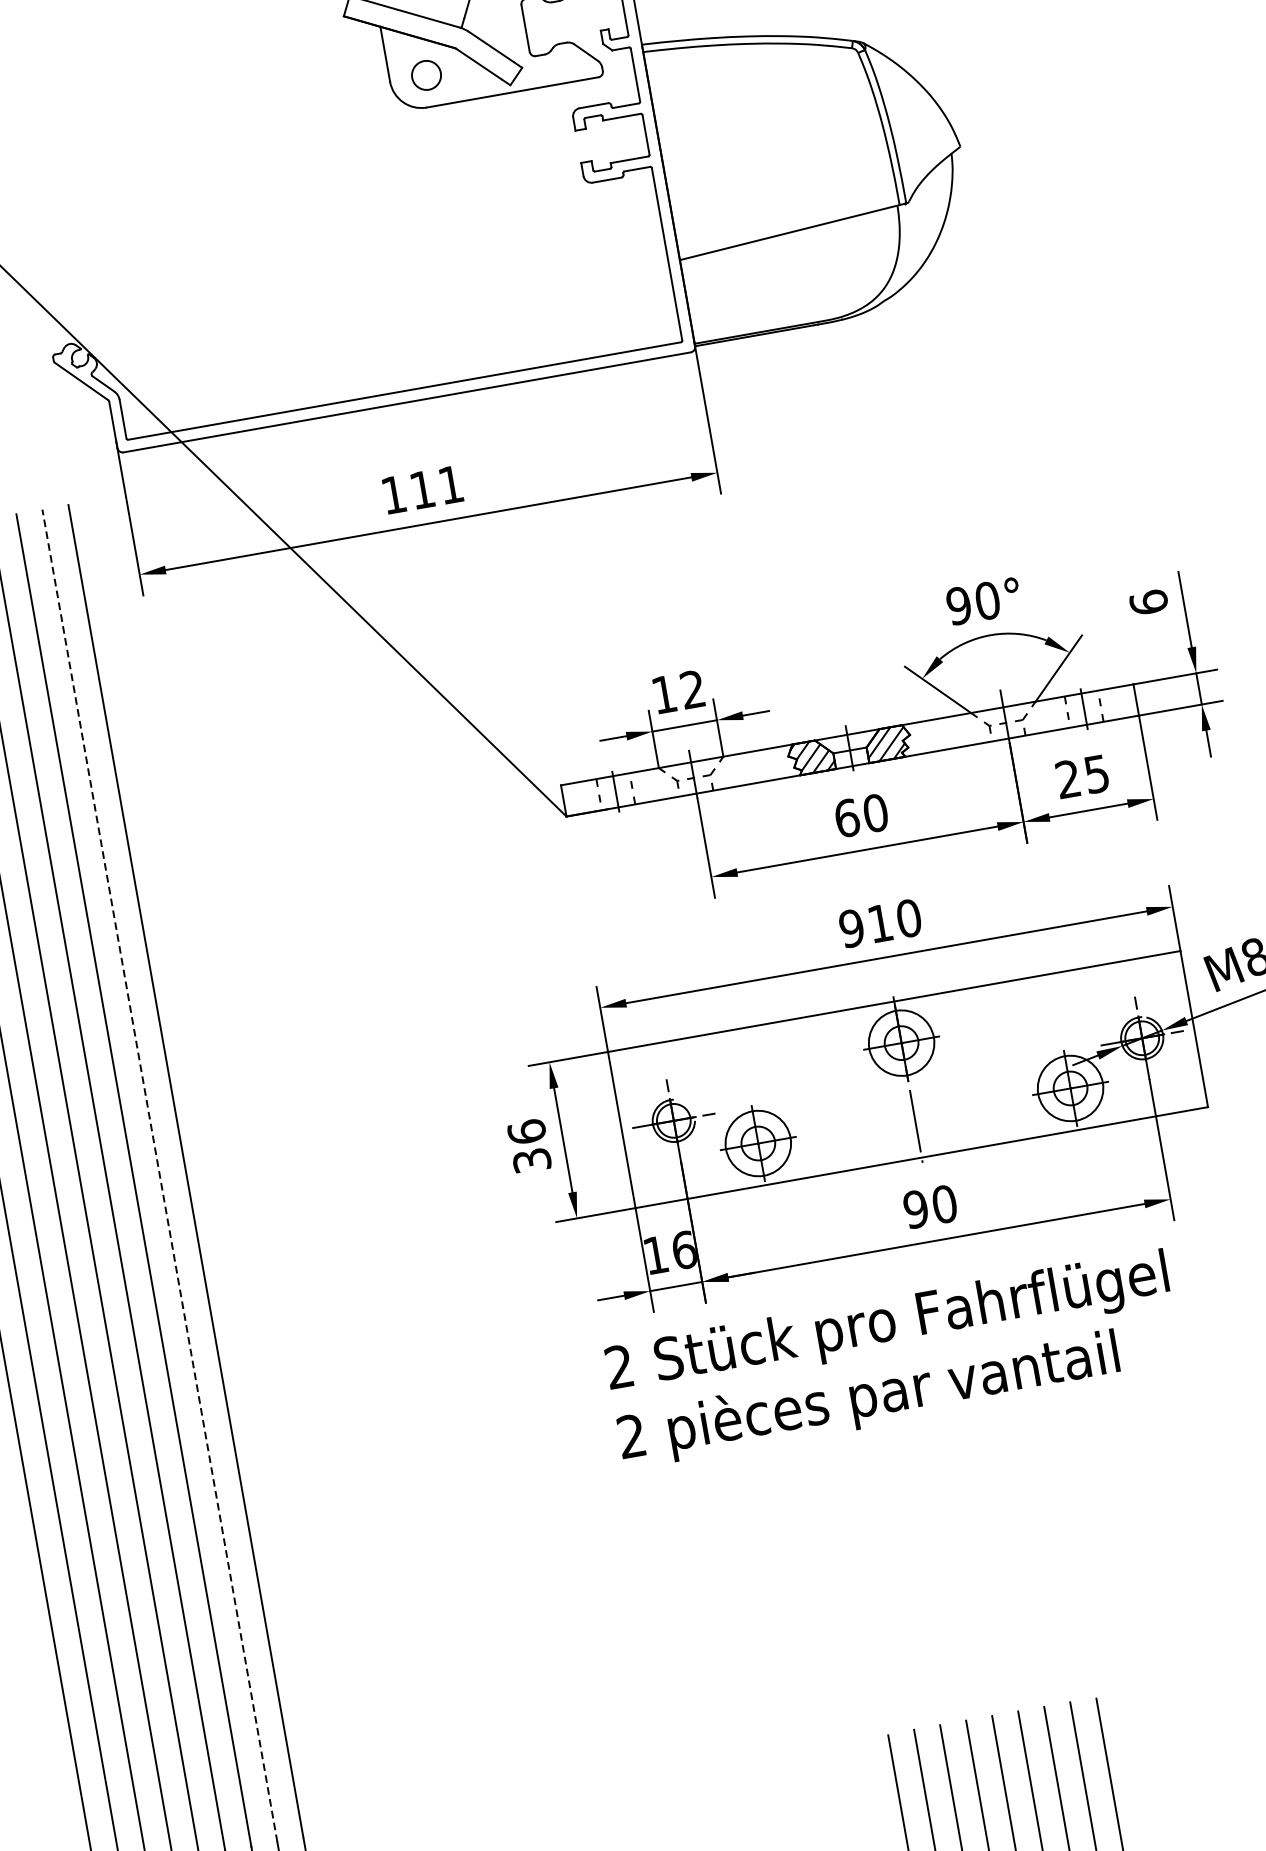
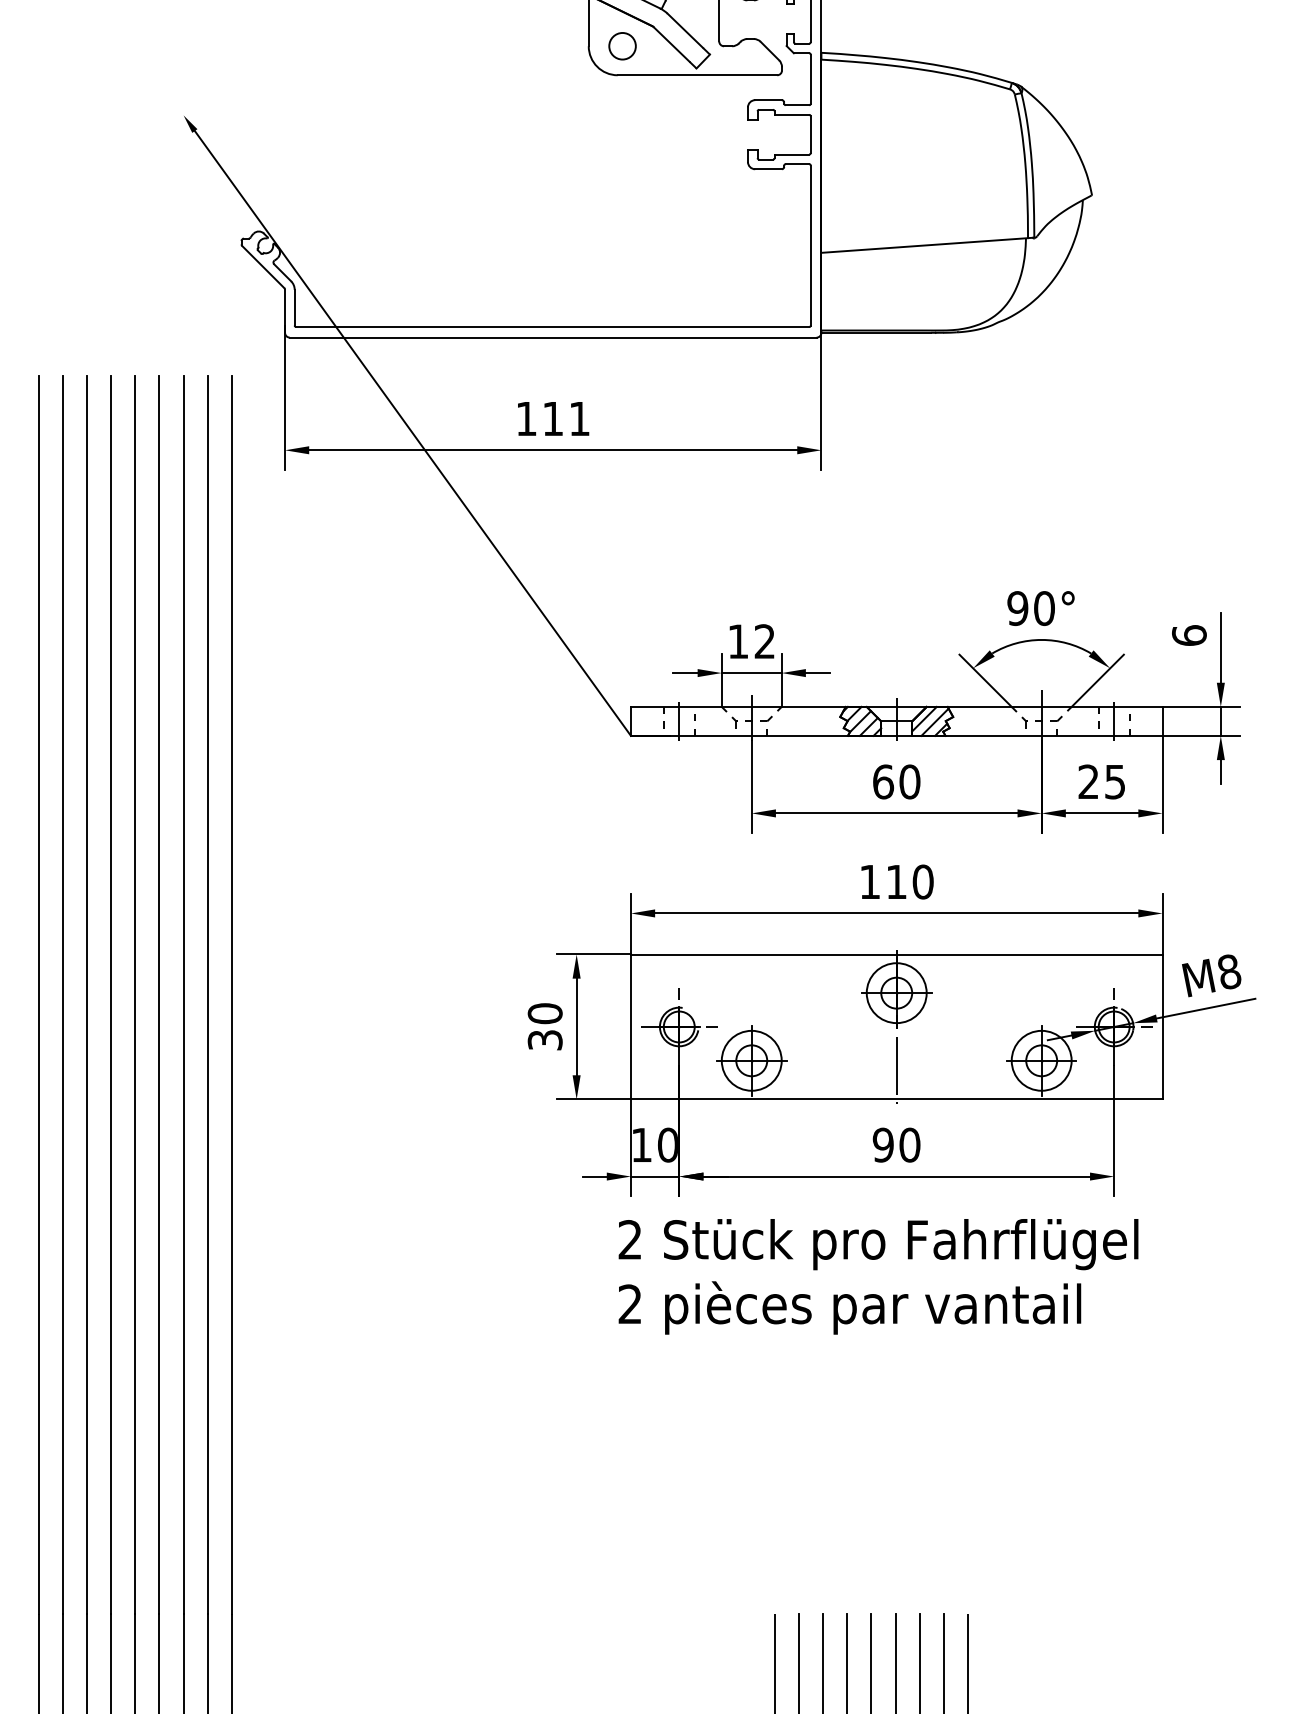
text: (851, 928) -> (869, 881), 910 -> 110
text: (526, 1131) -> (544, 1013), 36 -> 30
line: (159, 1175) -> (207, 994), dashed -> solid
text: (683, 1249) -> (667, 1144), 16 -> 10
text: (893, 1359) -> (878, 1276), moved

